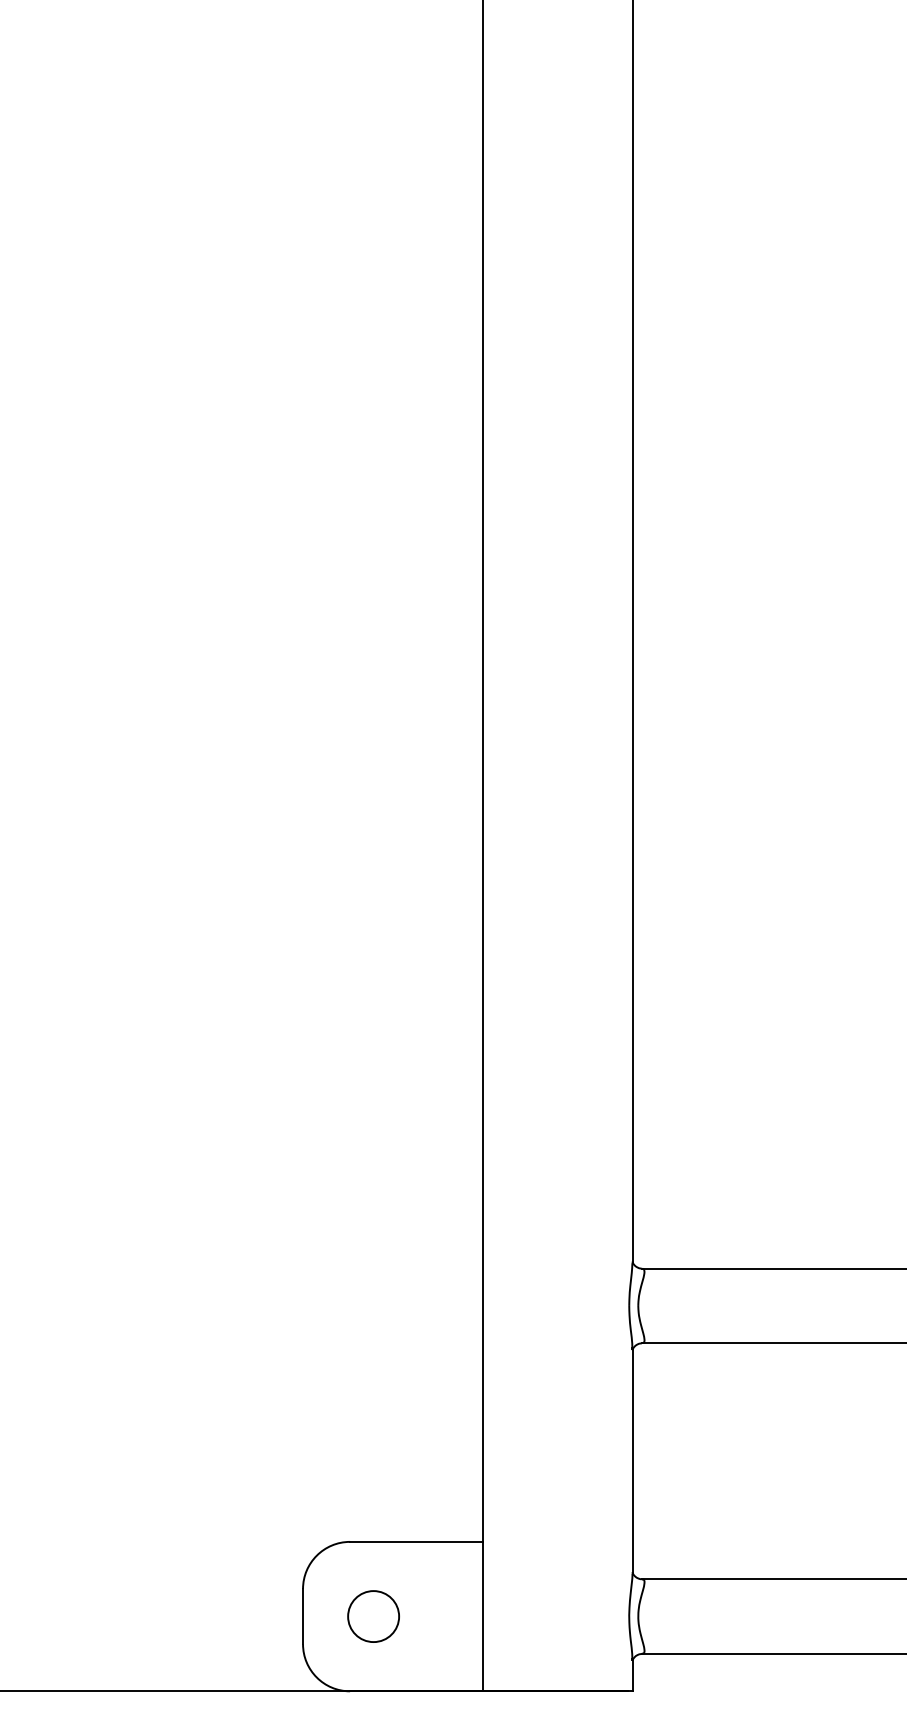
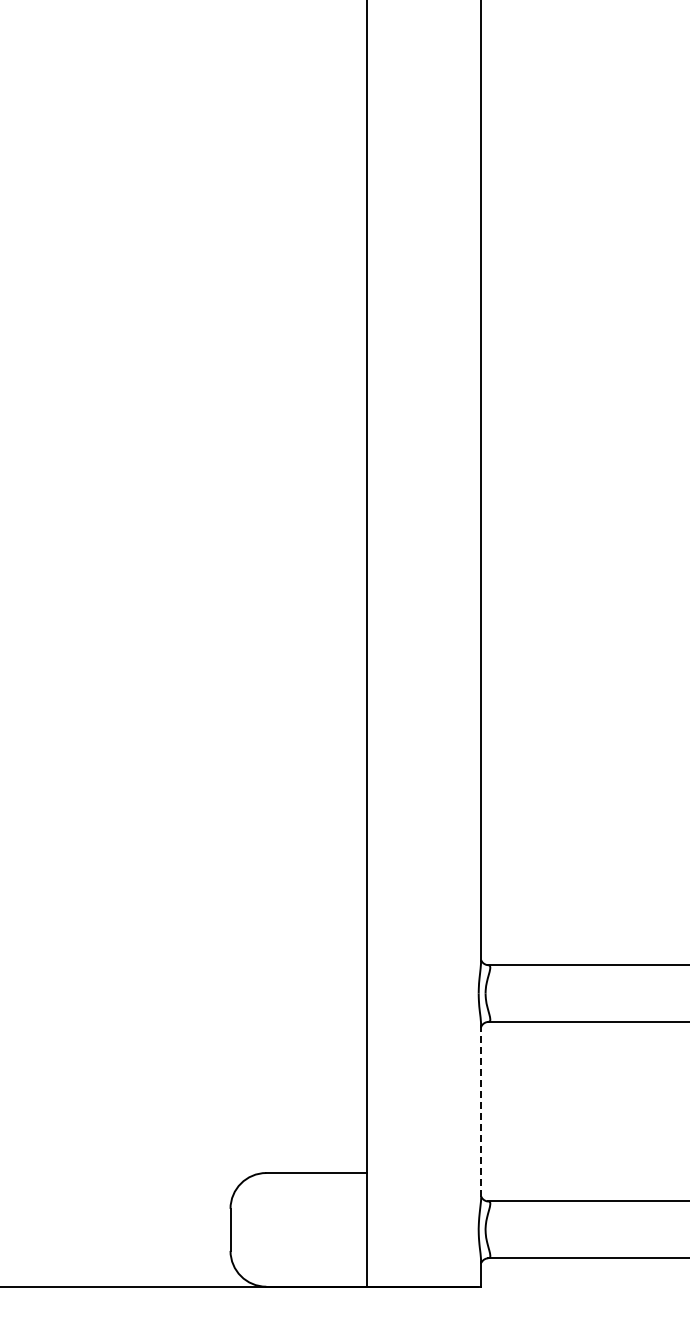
line: (632, 1460) -> (481, 1111), solid -> dashed
circle: (373, 1616) -> (284, 1229), removed

